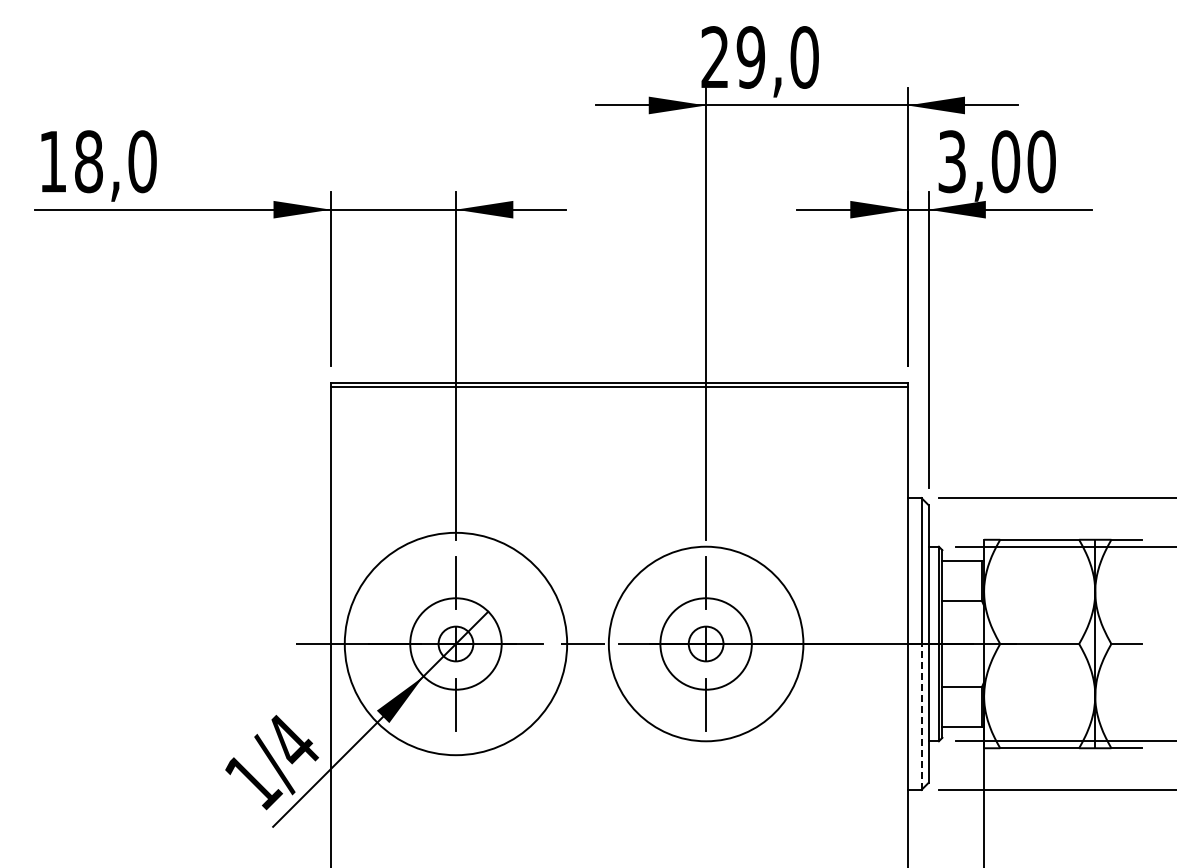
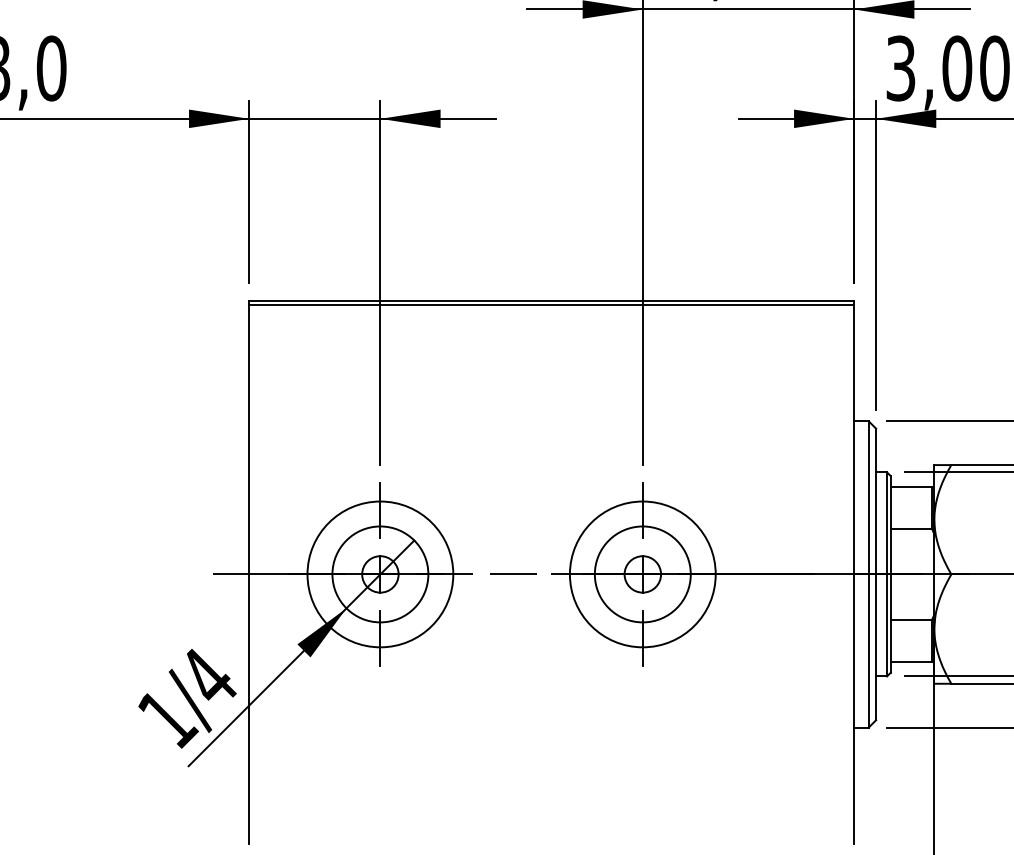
circle: (455, 643) -> (379, 573), size x0.62
circle: (705, 643) -> (642, 573), size x0.71
line: (921, 716) -> (868, 650), dashed -> solid

